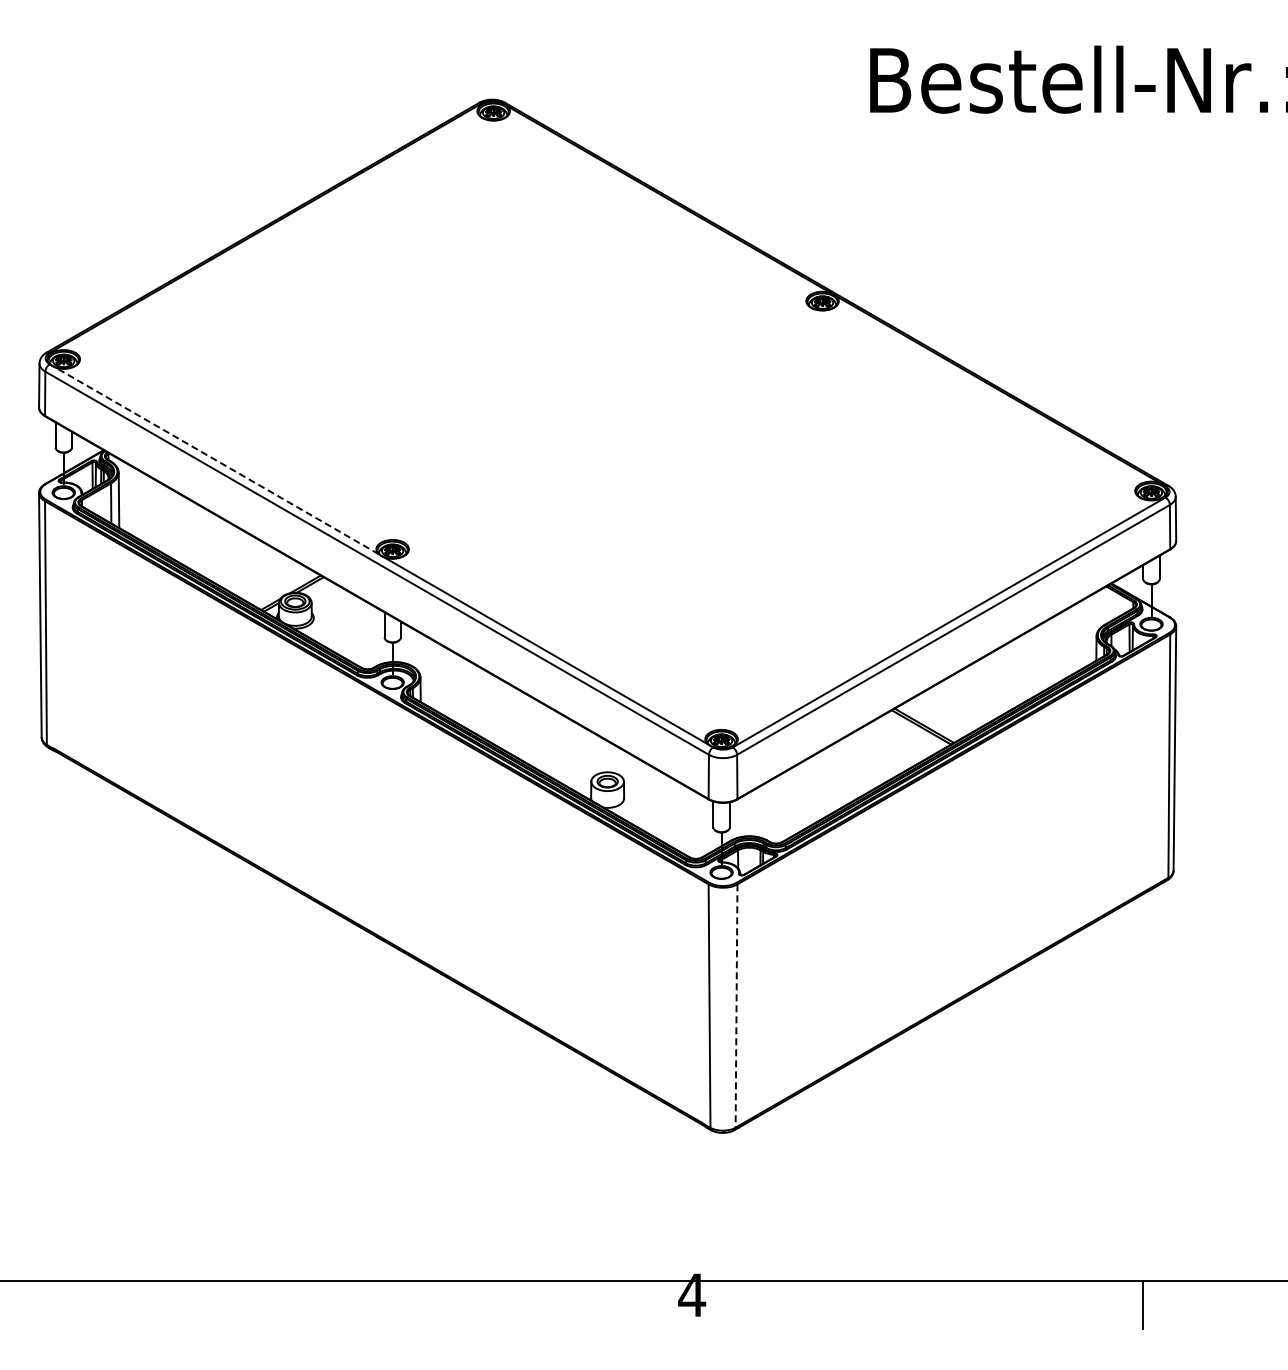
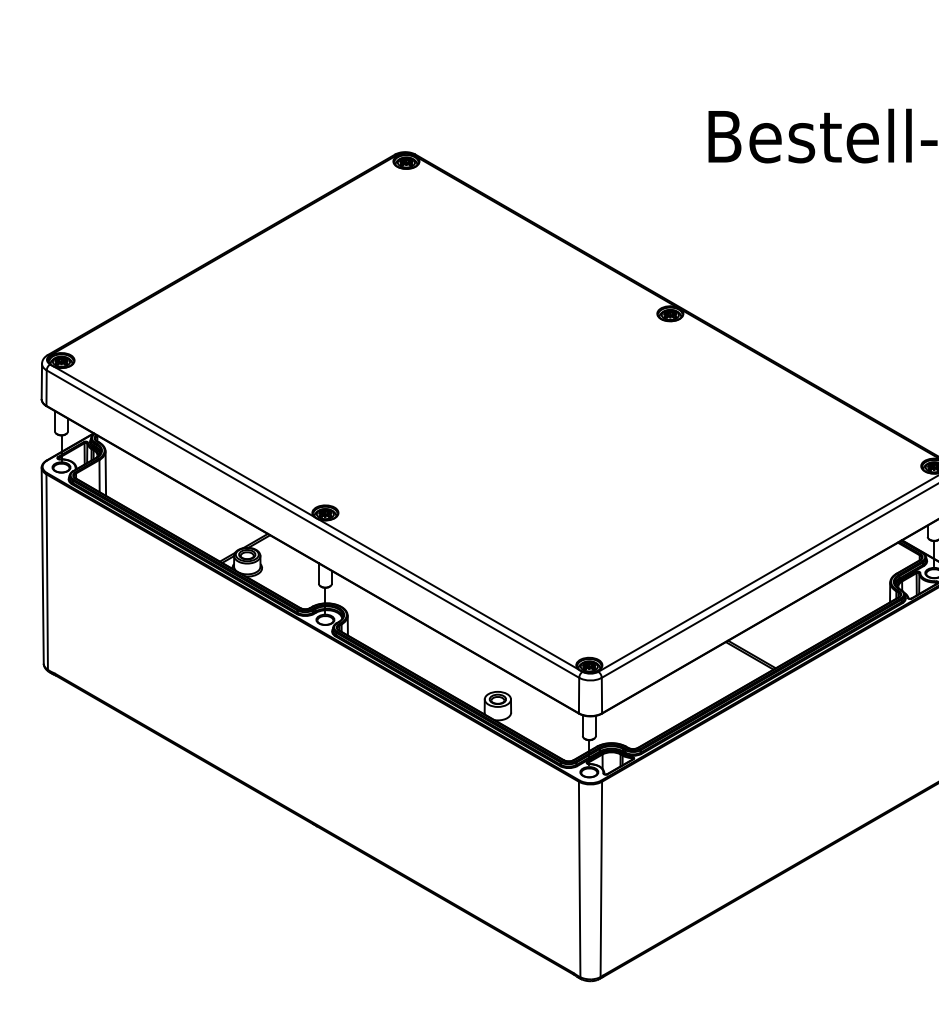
line: (217, 460) -> (184, 441), dashed -> solid
line: (736, 1005) -> (601, 878), dashed -> solid

